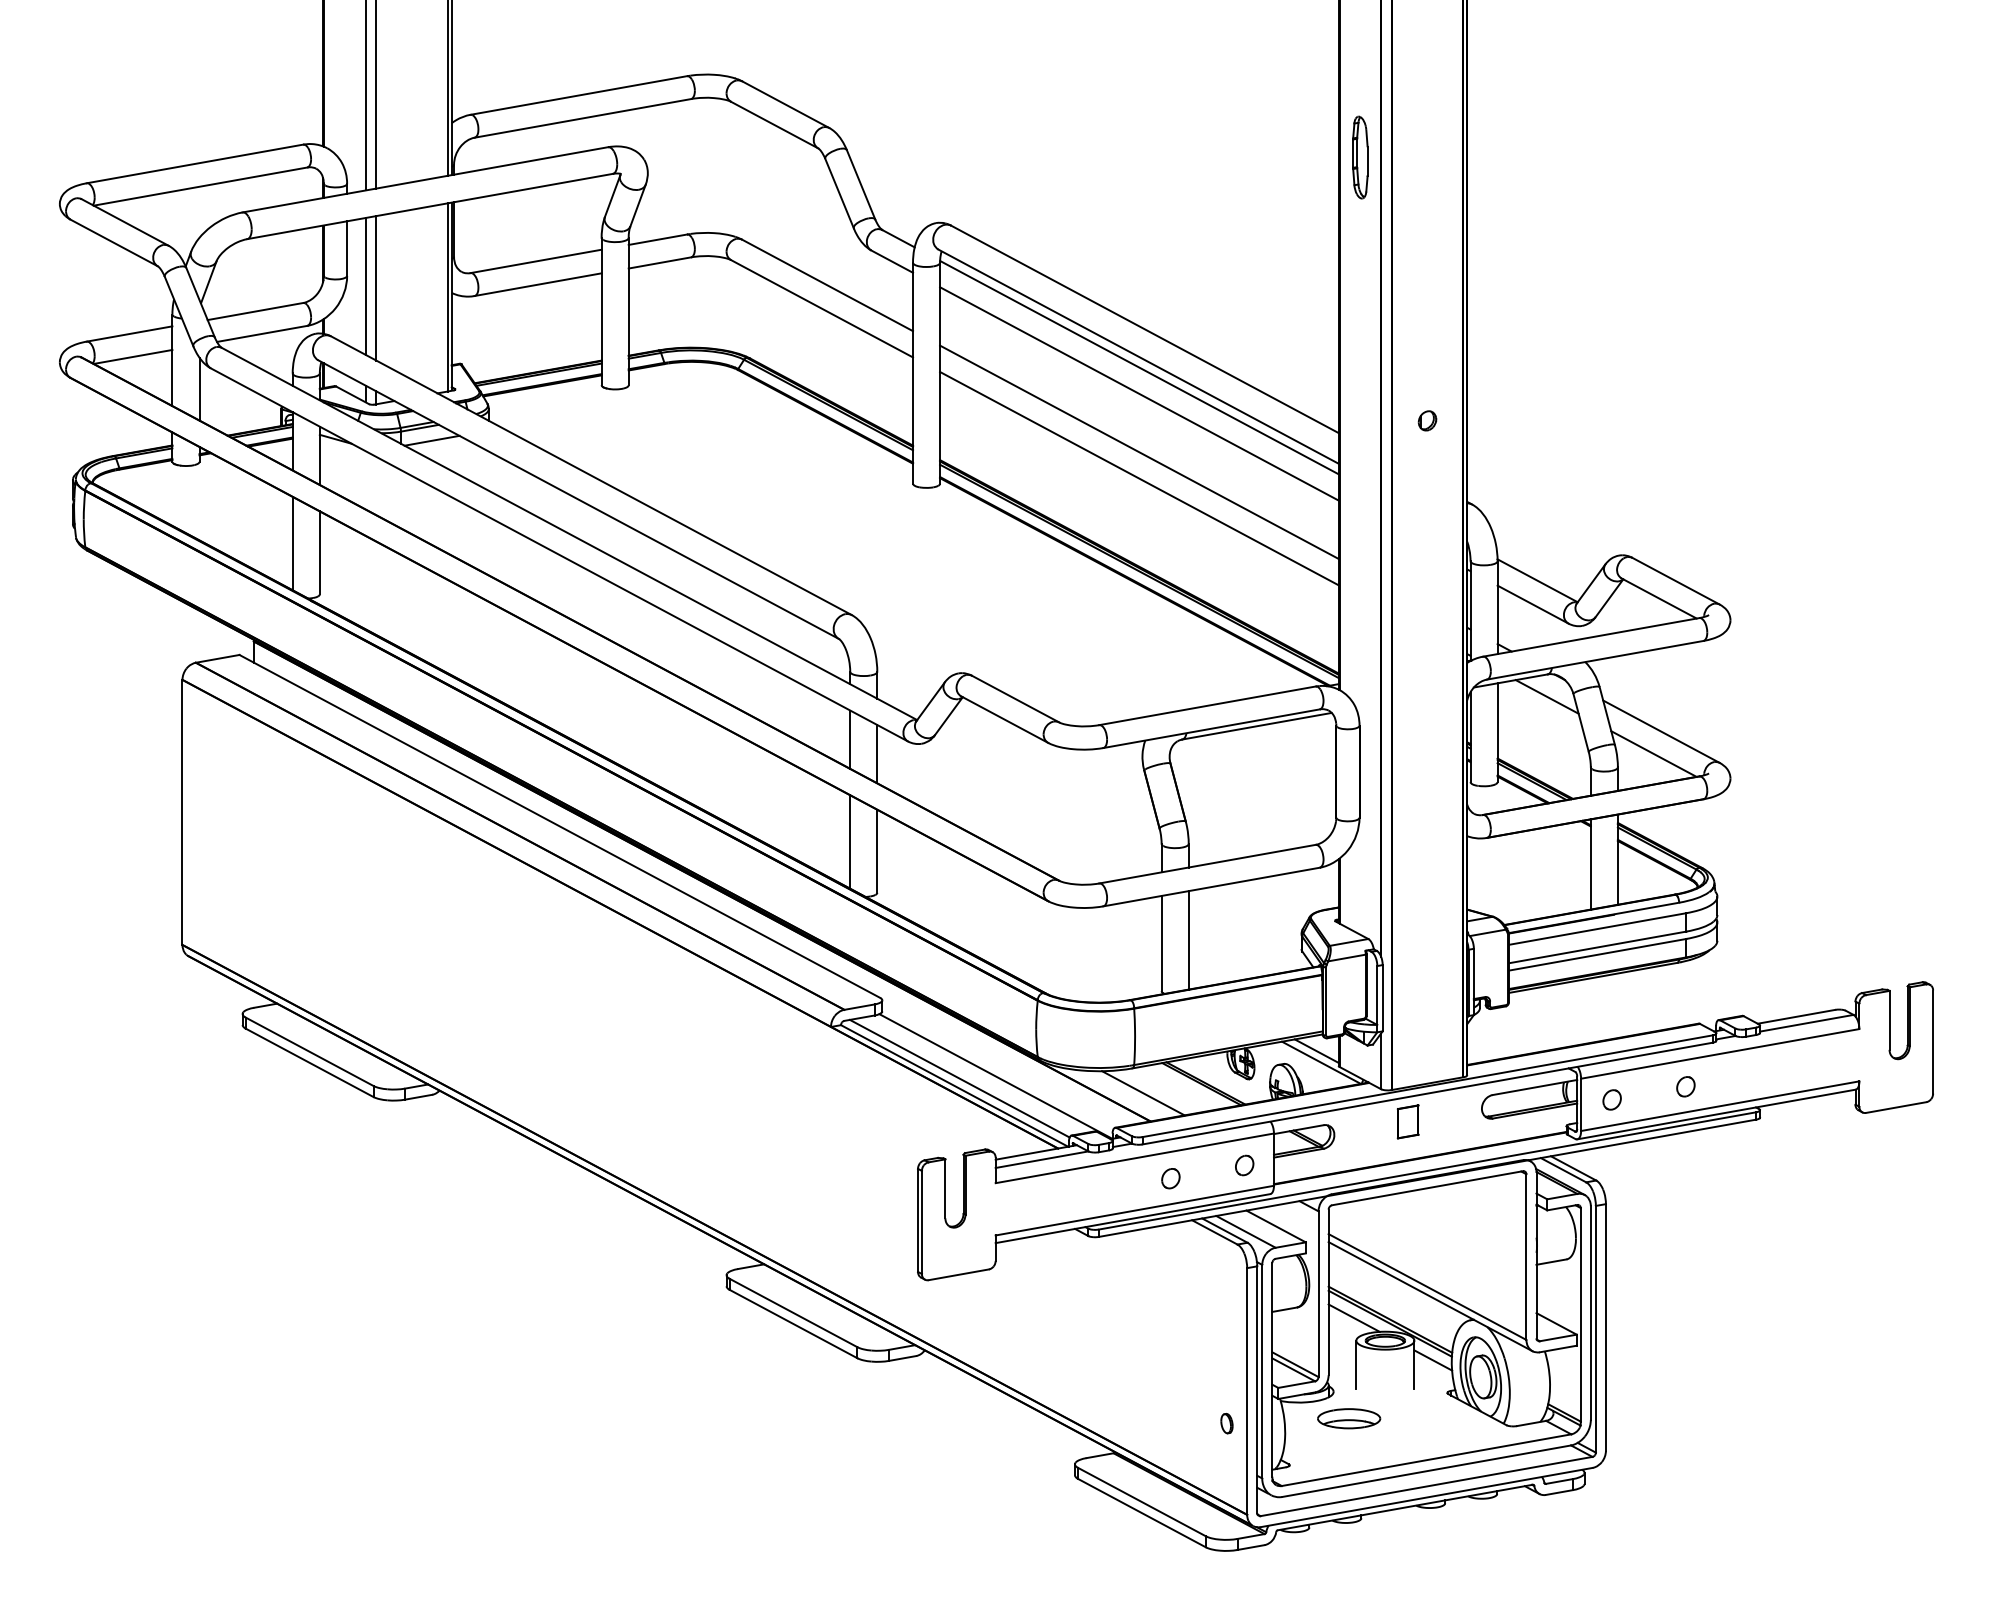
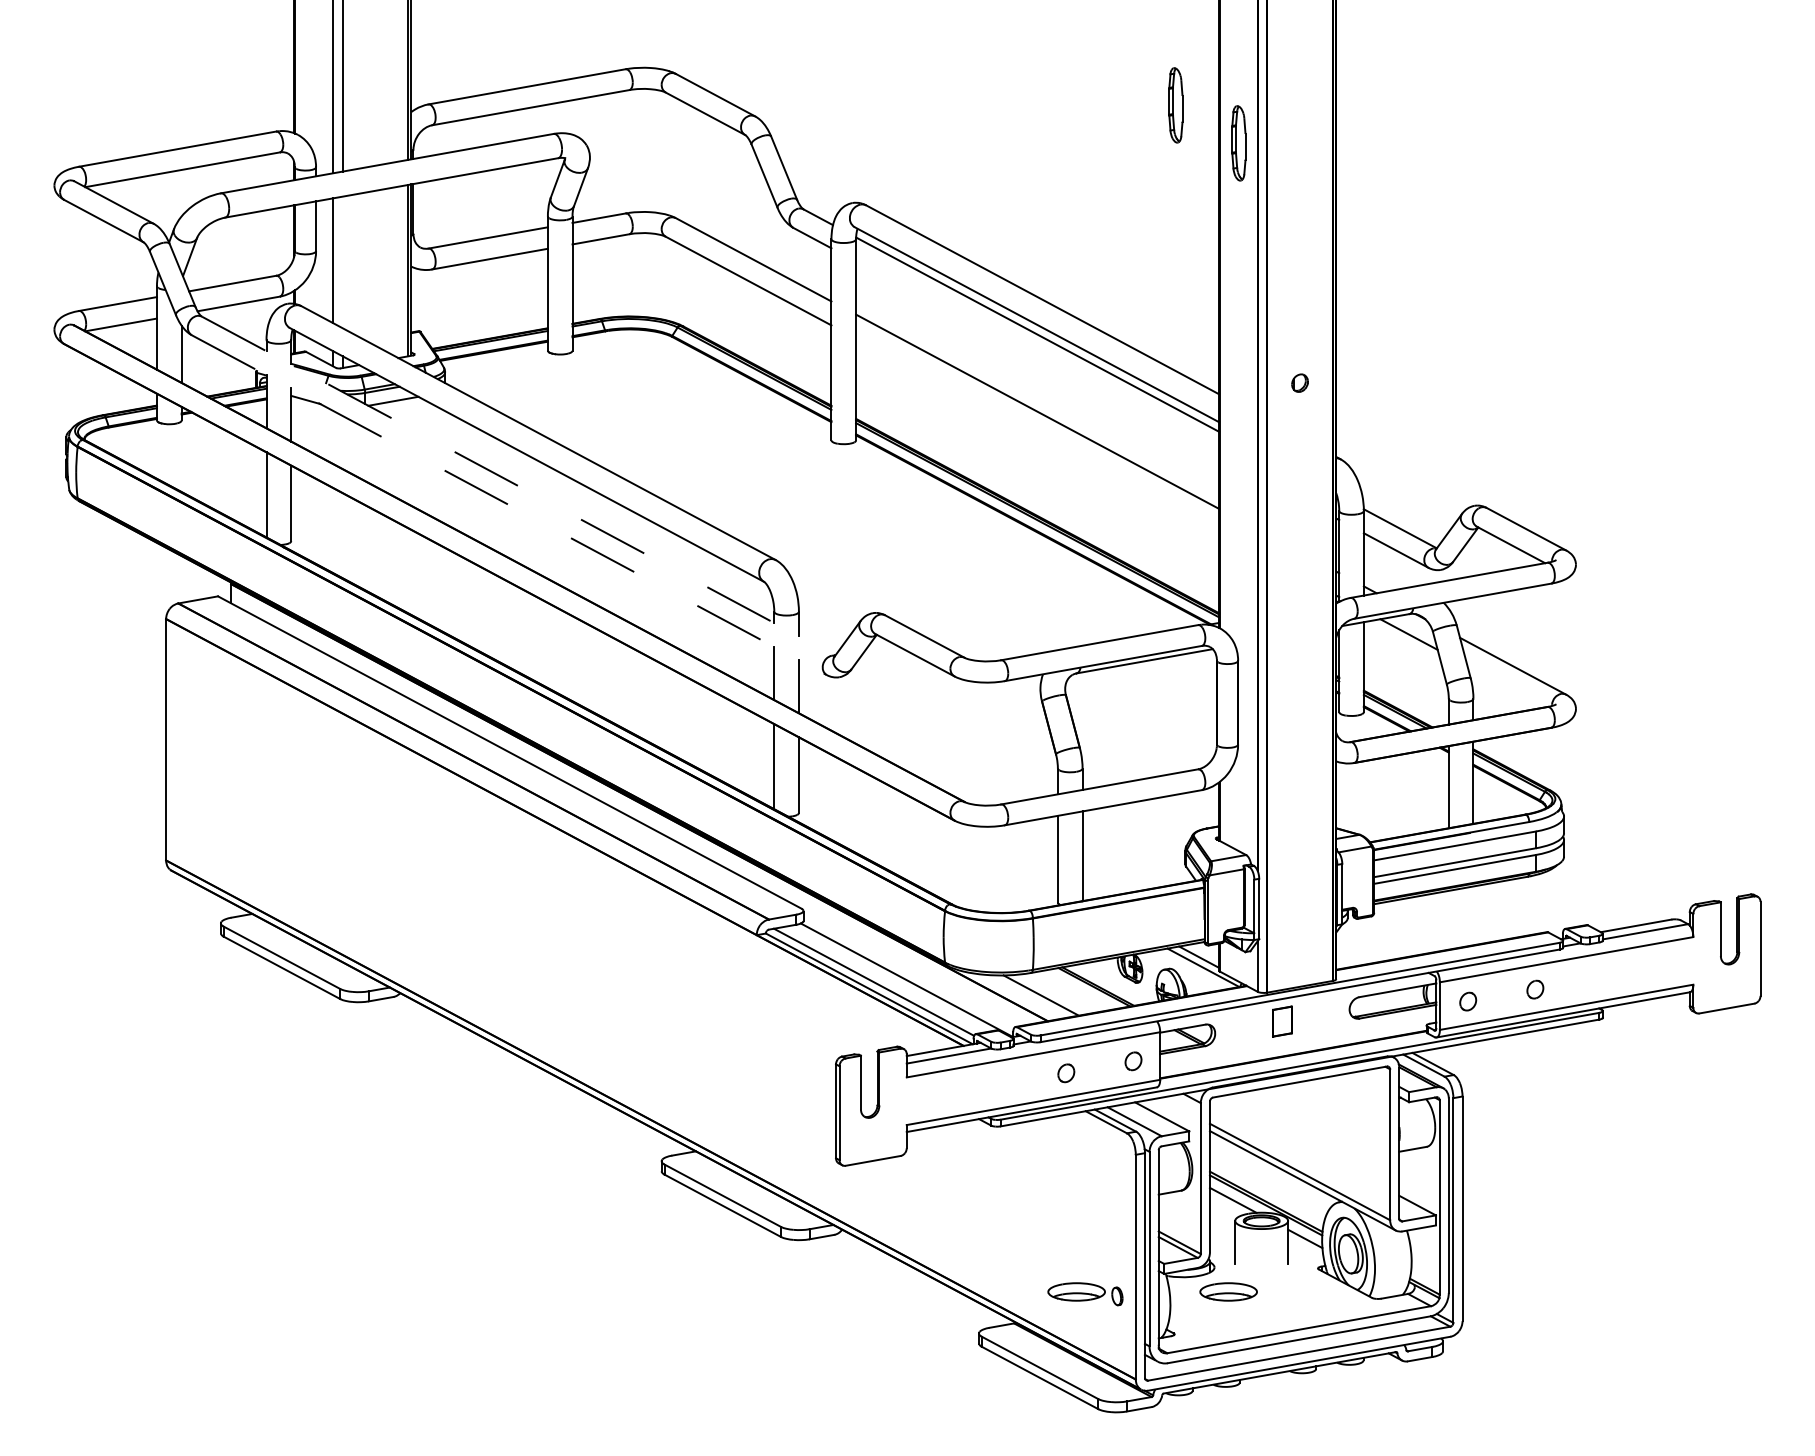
part: (1290, 115) -> (1175, 105), added
line: (376, 288) -> (342, 262), removed
line: (1139, 393) -> (1037, 358), removed
line: (1139, 478) -> (1037, 435), removed
line: (570, 534) -> (519, 486), solid -> dashed
line: (559, 555) -> (509, 505), solid -> dashed
line: (1654, 753) -> (1506, 686), removed
part: (1182, 1418) -> (1076, 1291), added

